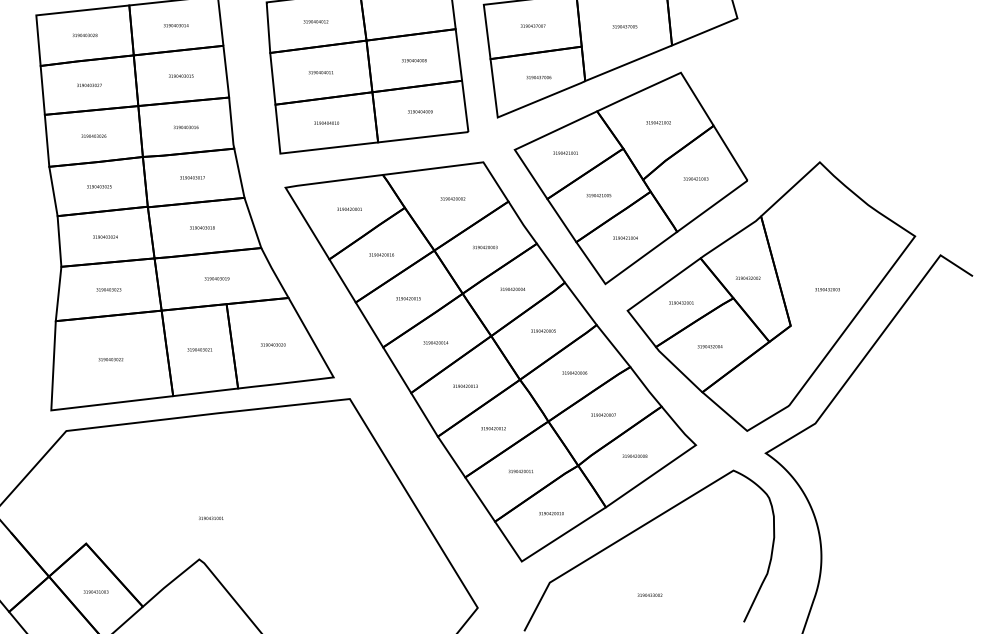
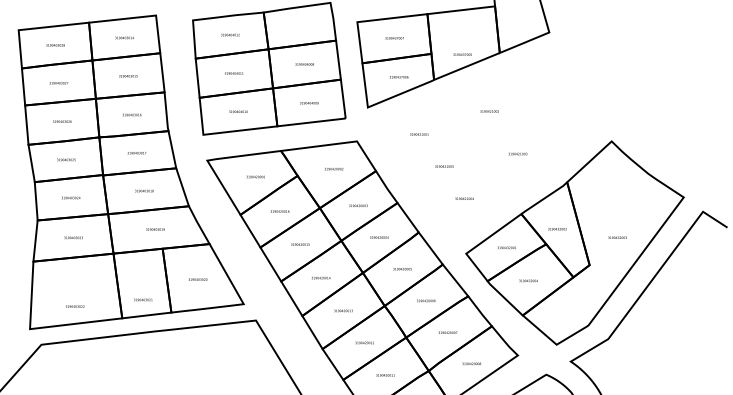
text: (624, 26) -> (462, 54), moved
part: (630, 178) -> (468, 153), removed
text: (199, 349) -> (142, 299), moved
text: (110, 359) -> (74, 306), moved

